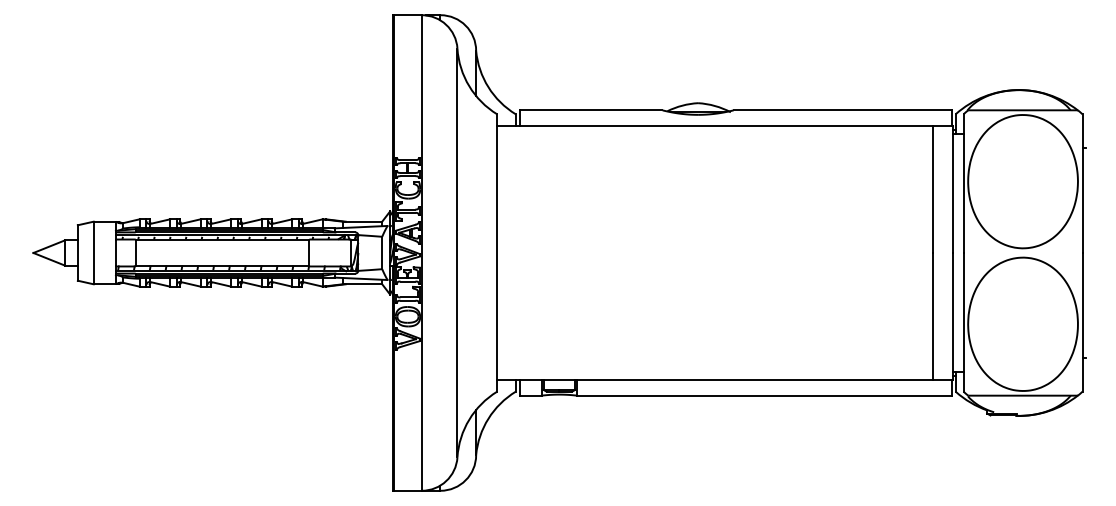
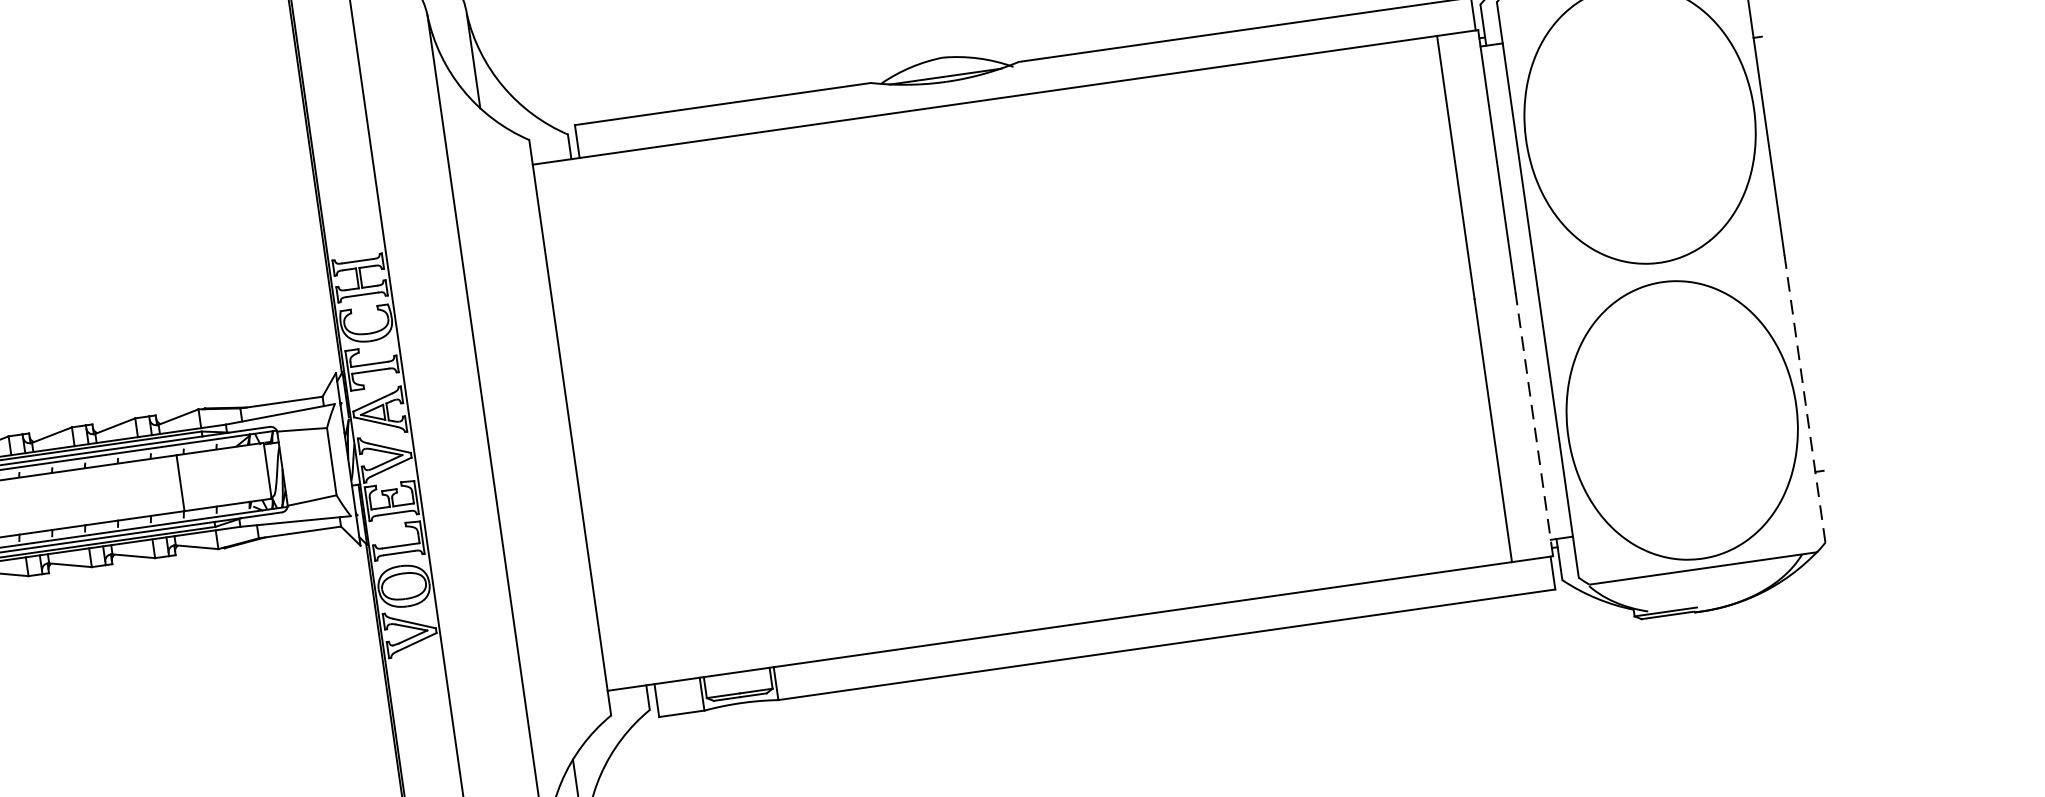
line: (952, 315) -> (1533, 422), solid -> dashed
line: (1082, 321) -> (1804, 397), solid -> dashed

